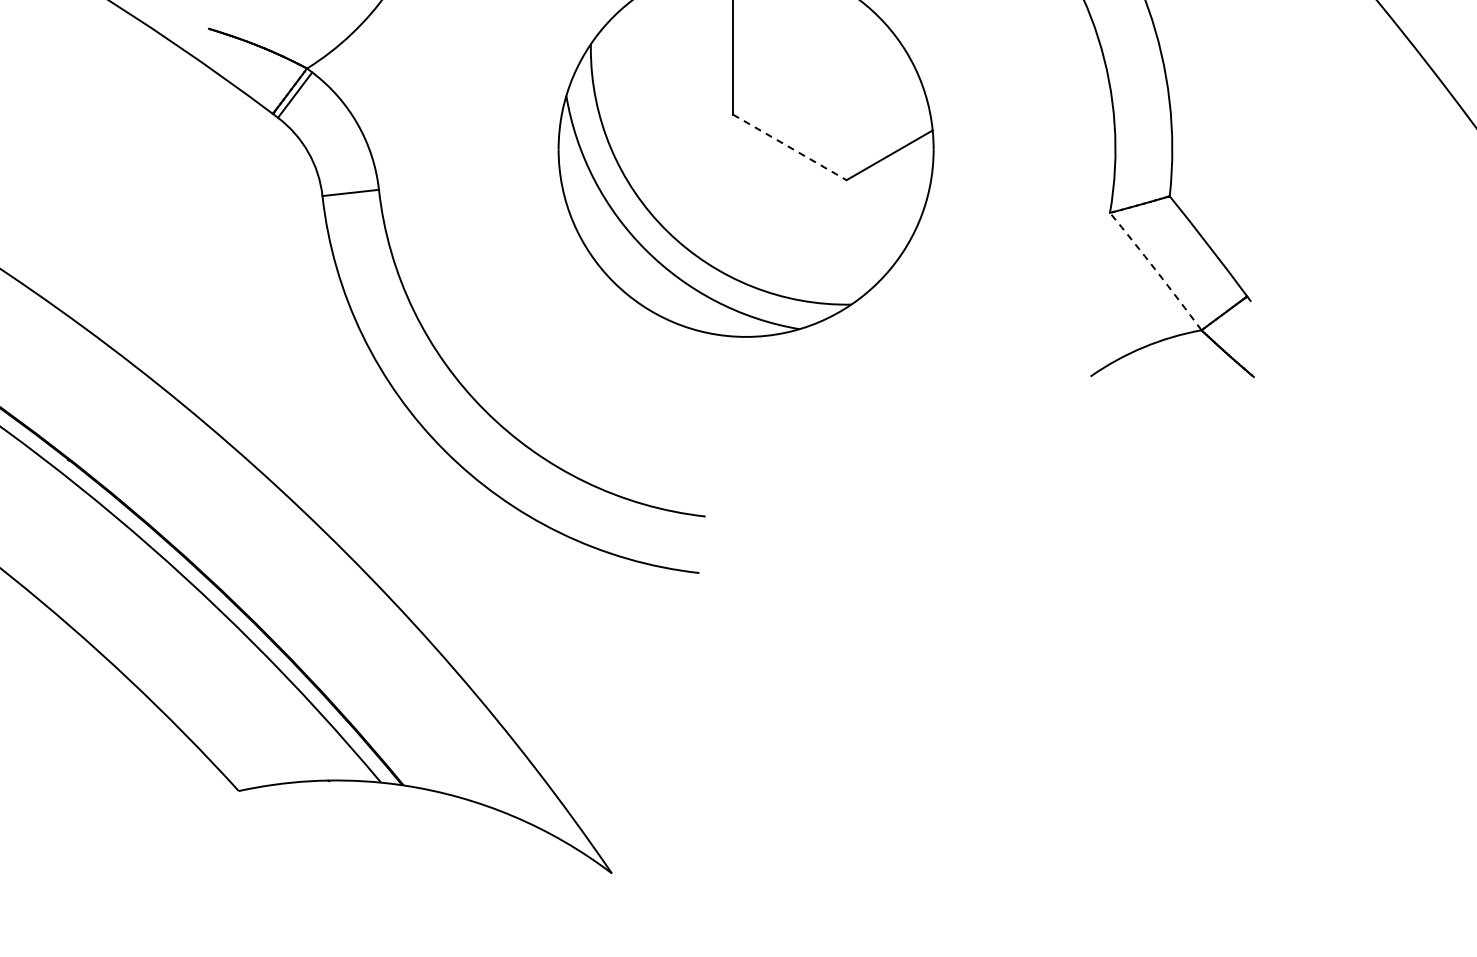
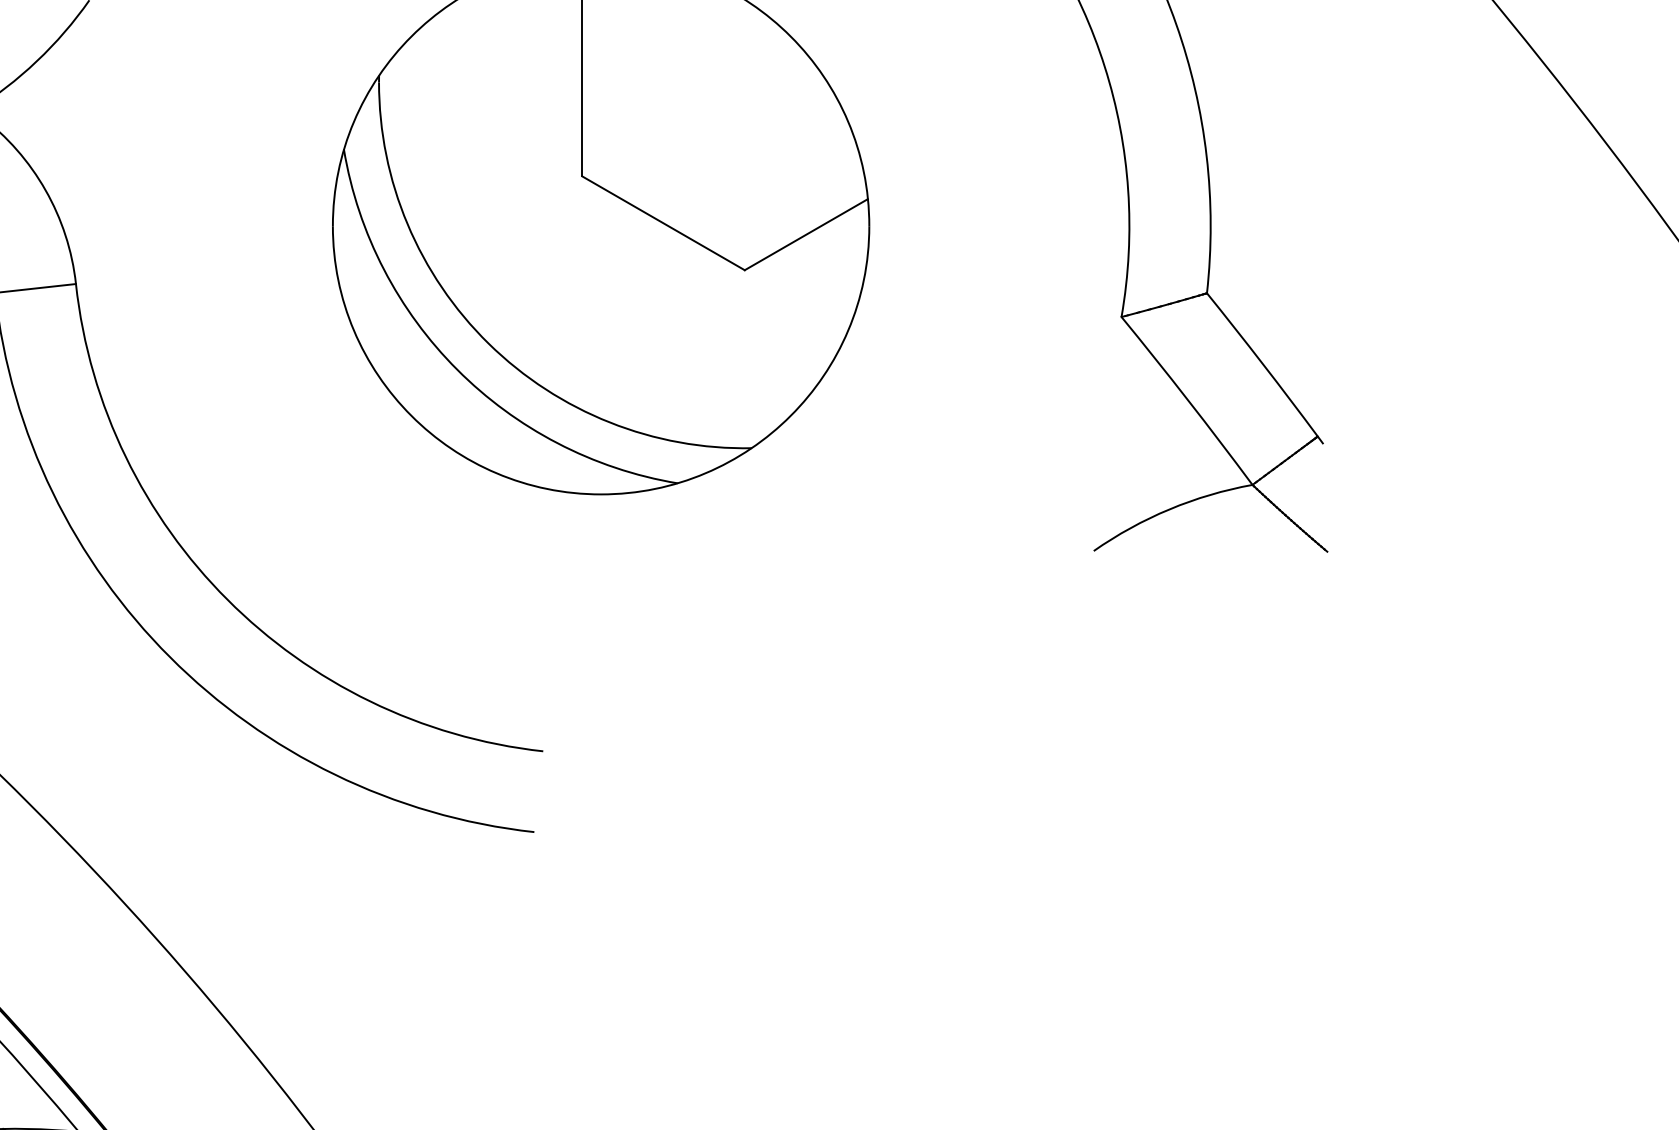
line: (789, 147) -> (663, 223), dashed -> solid
arc: (1156, 271) -> (1188, 400), dashed -> solid

